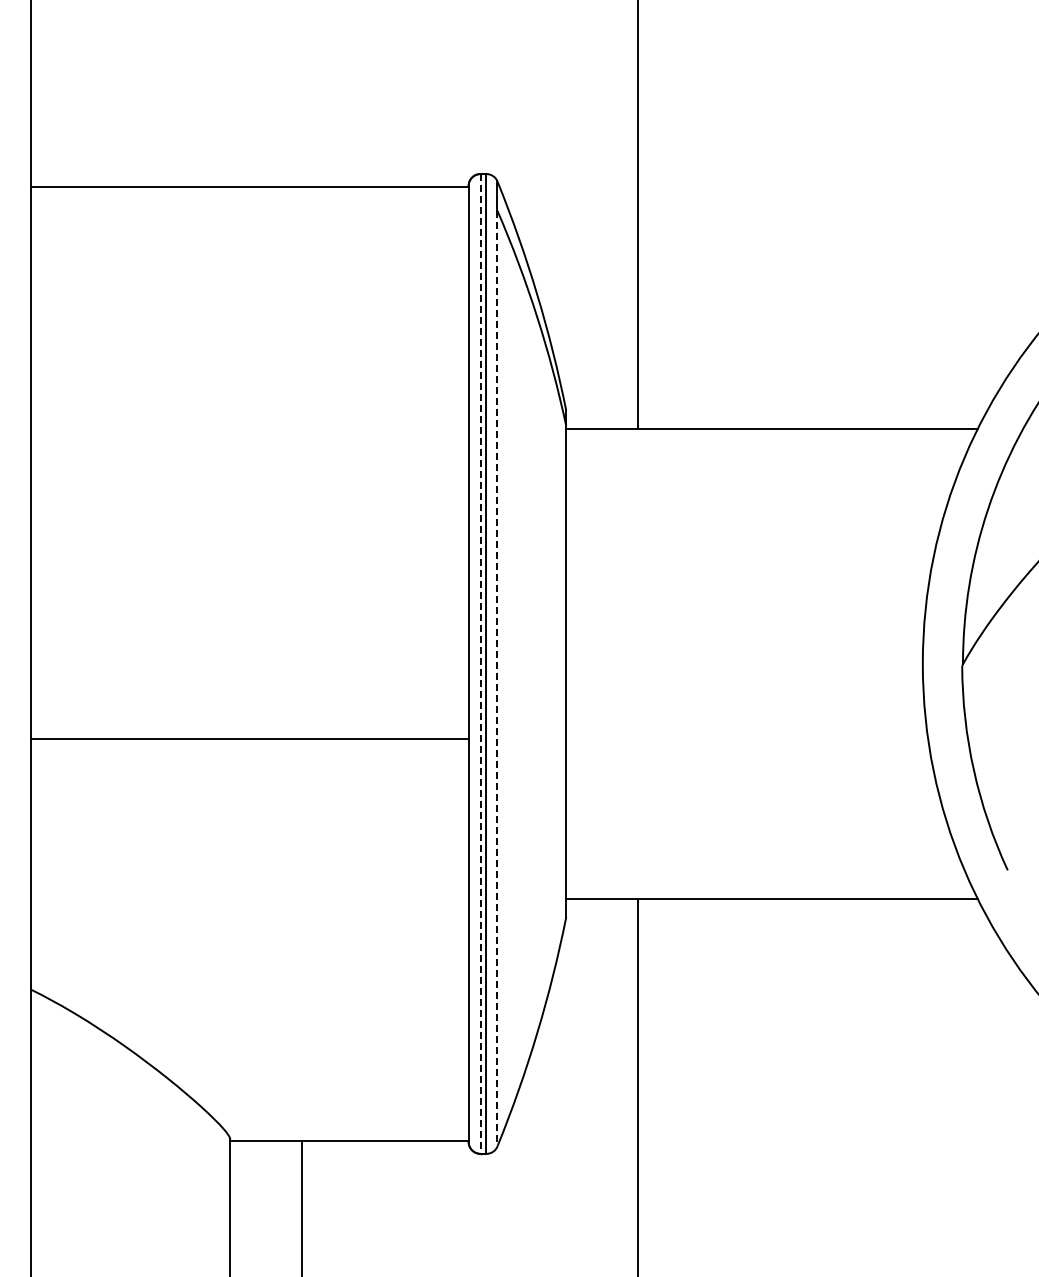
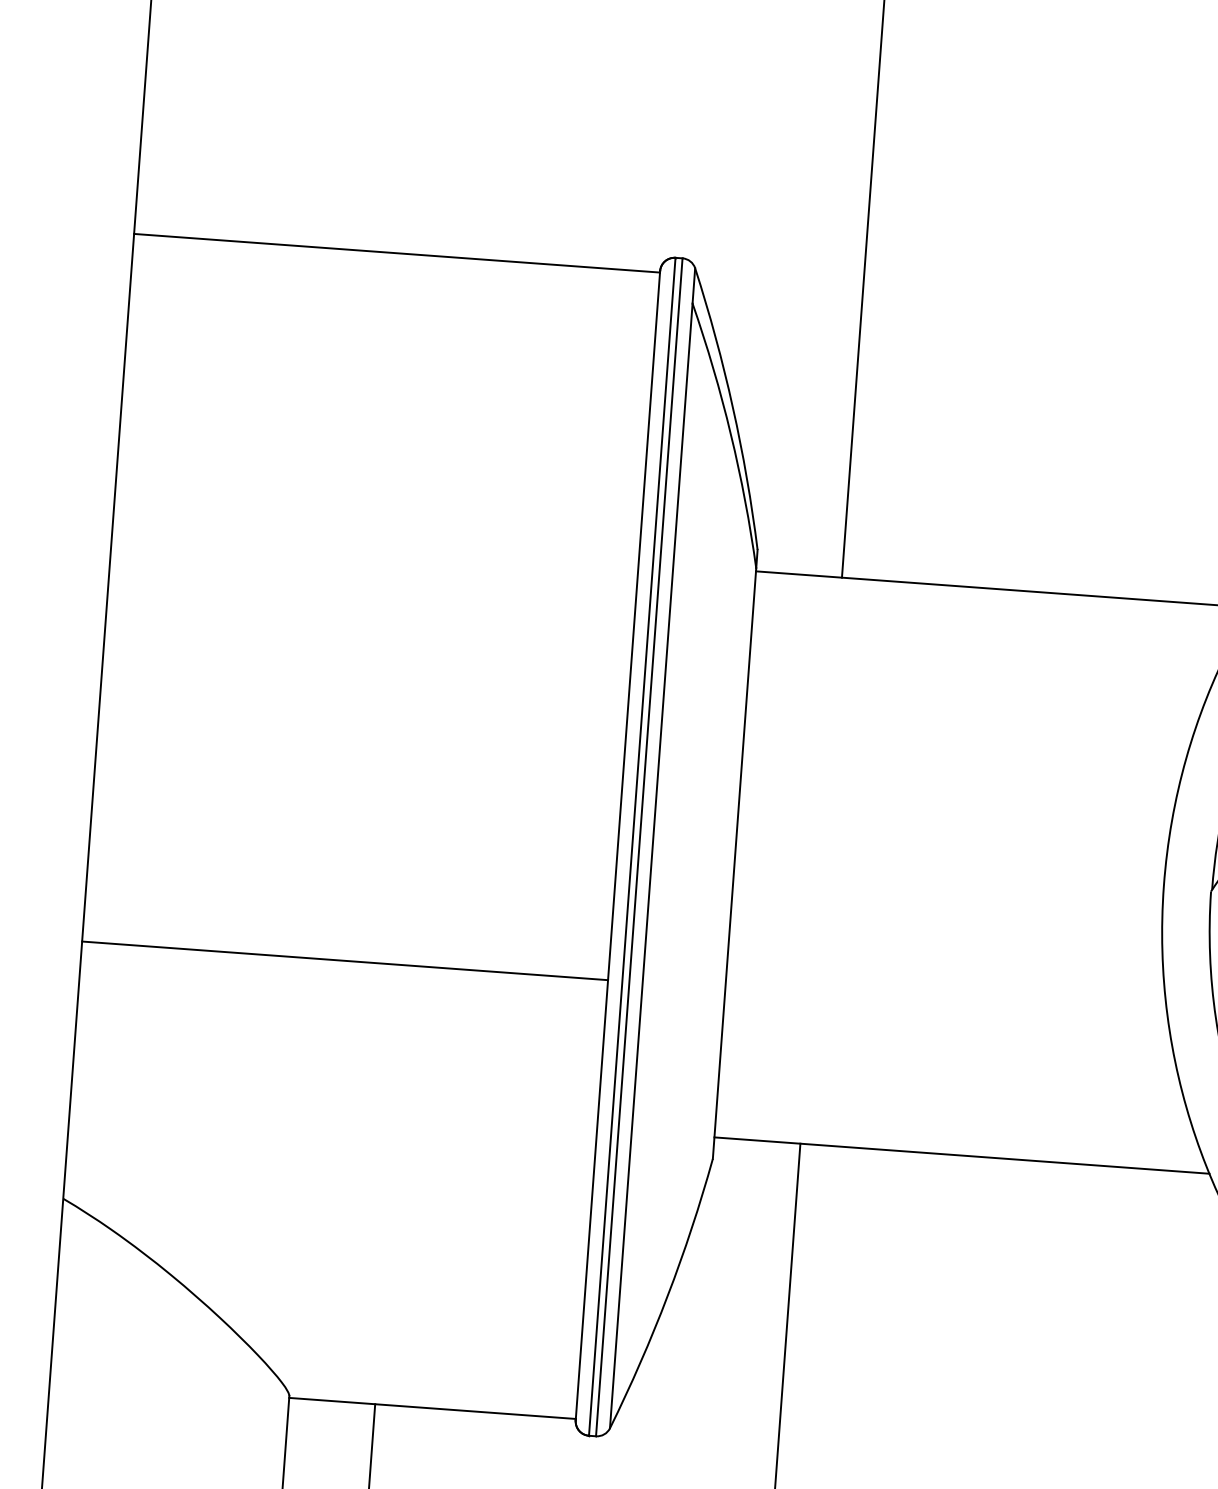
line: (480, 663) -> (632, 846), dashed -> solid
line: (497, 678) -> (651, 865), dashed -> solid
line: (249, 738) -> (344, 960), moved

